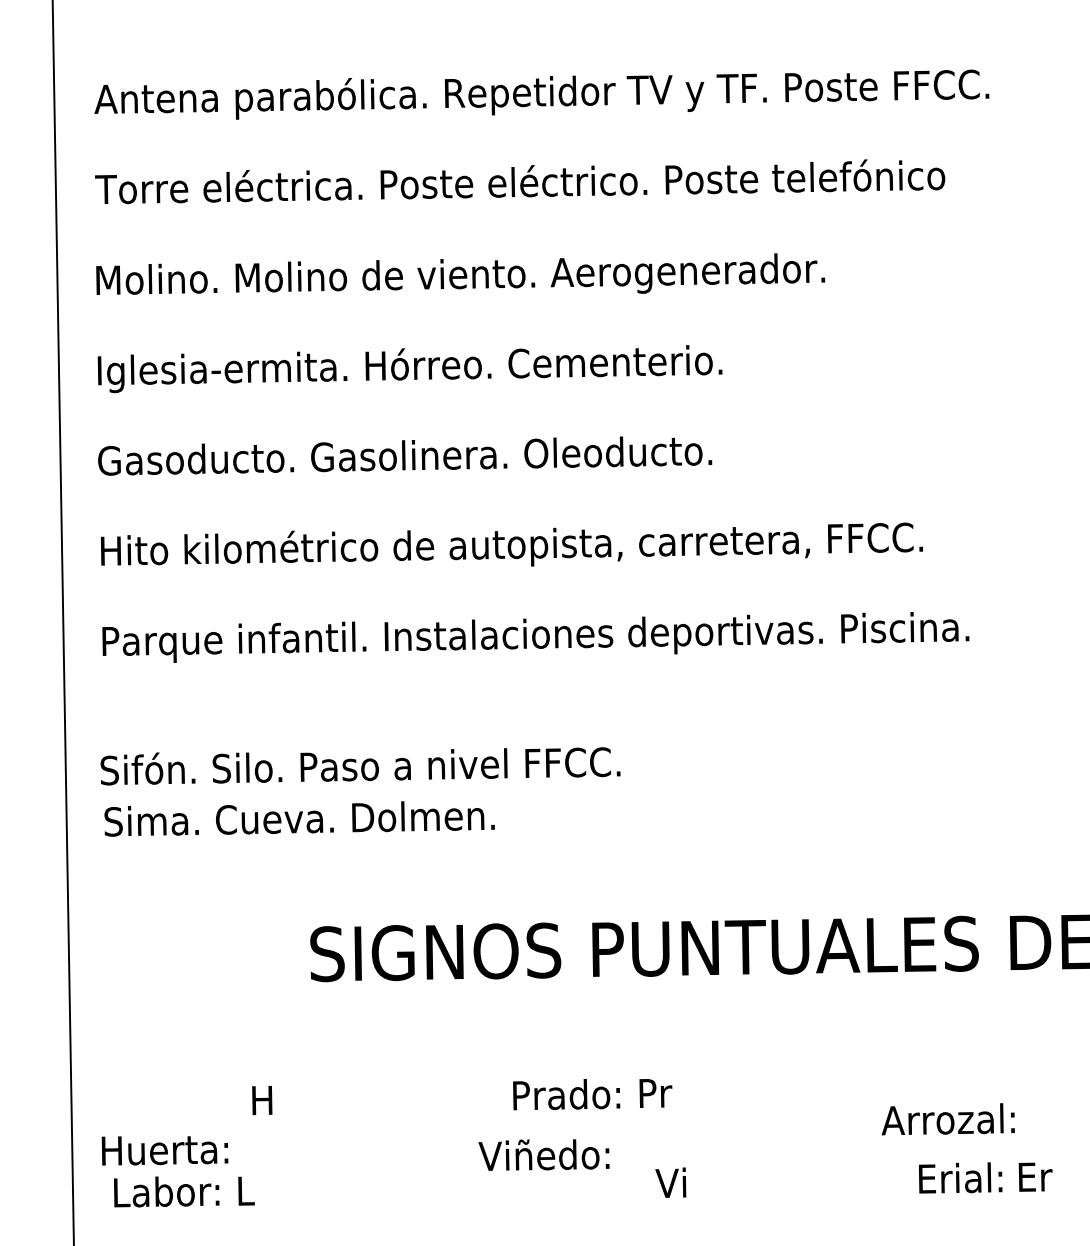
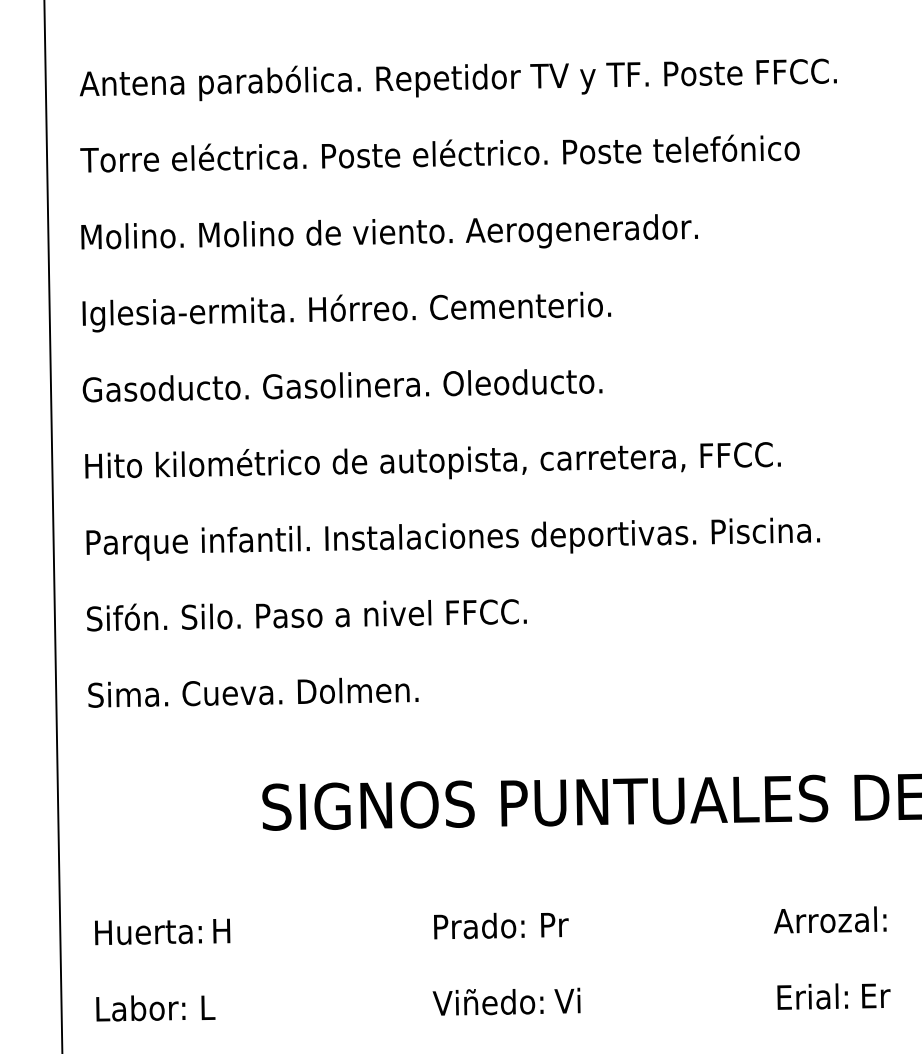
text: (360, 766) -> (306, 615), moved
text: (948, 1118) -> (830, 919), moved
text: (165, 1150) -> (148, 932), moved
text: (543, 1155) -> (487, 1002), moved

